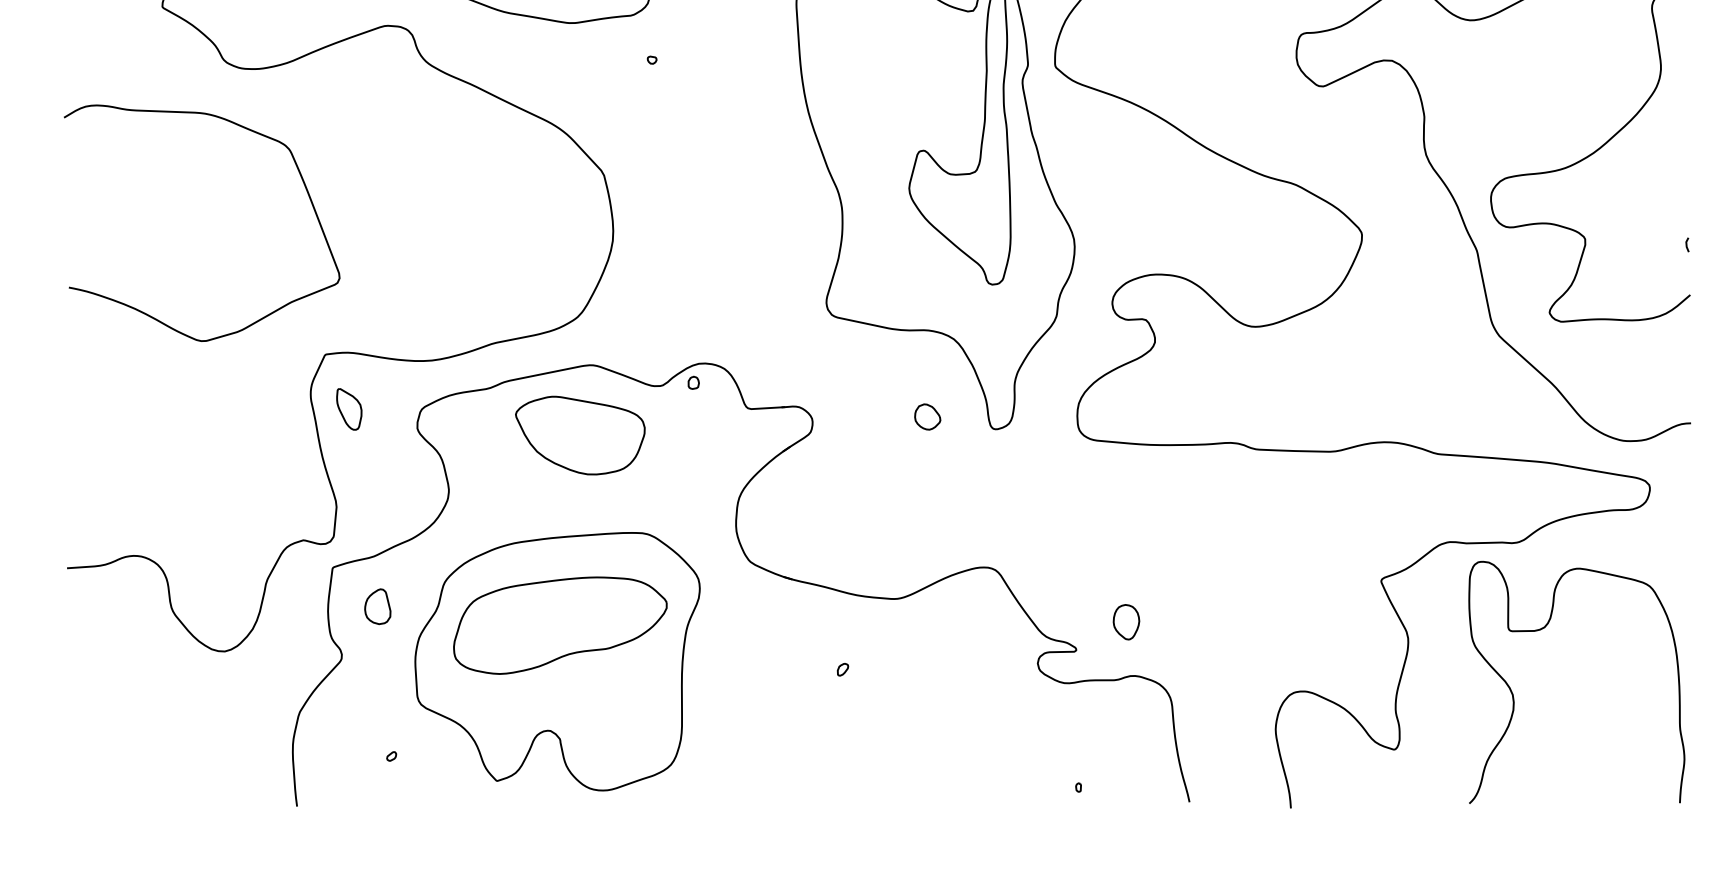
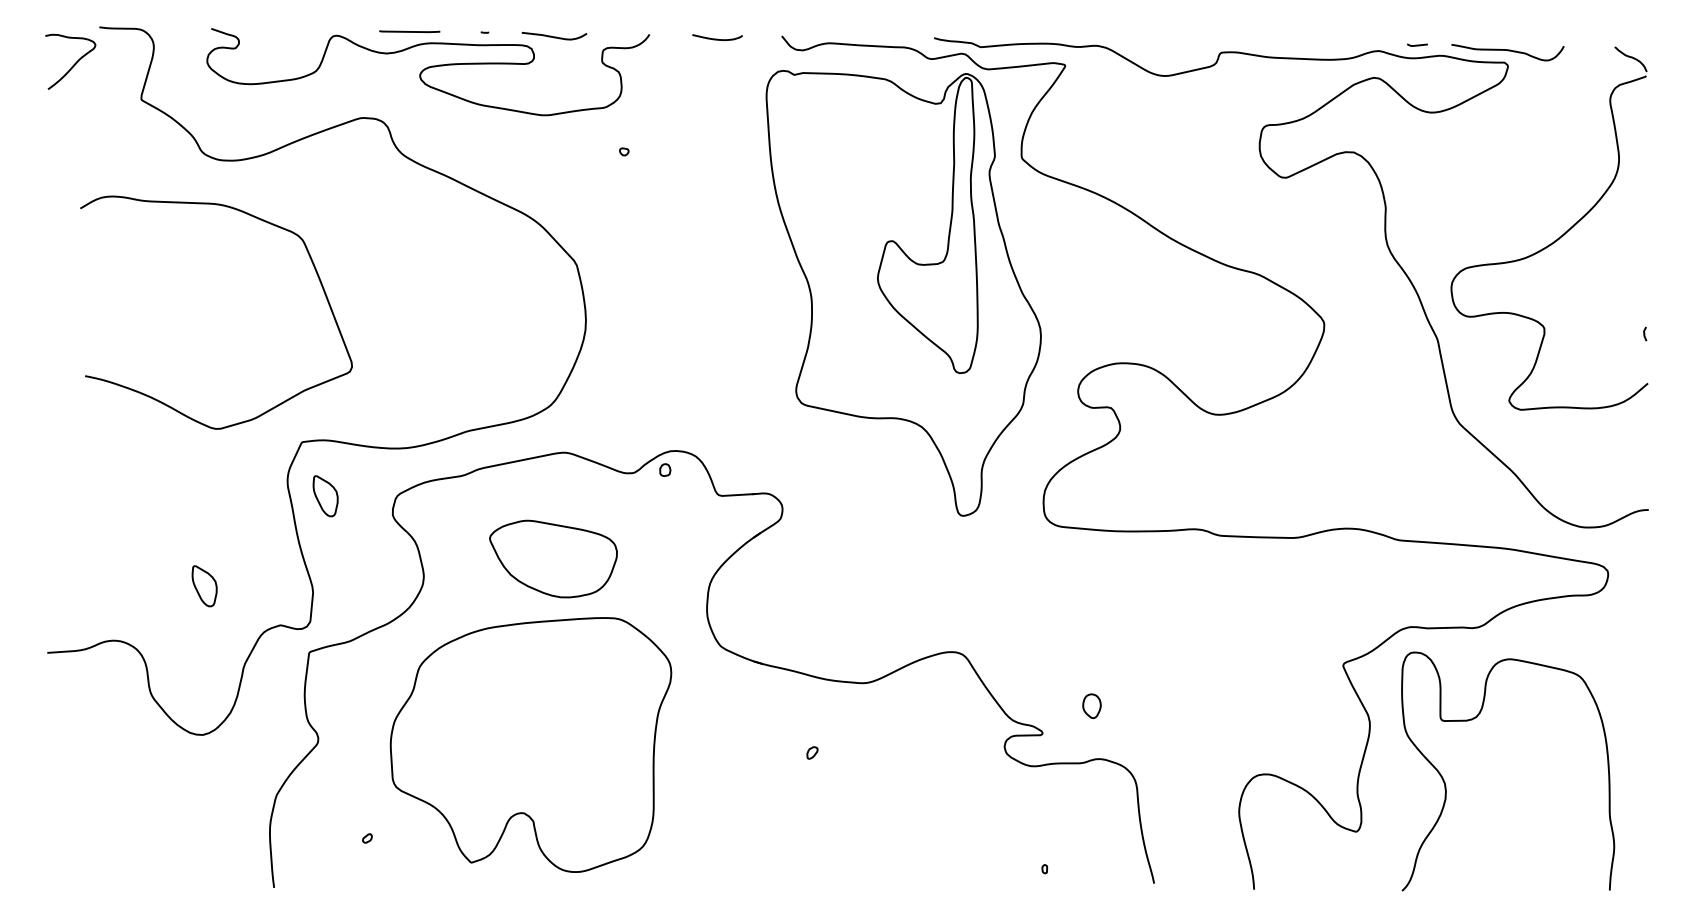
curve: (241, 127) -> (255, 218), moved
part: (927, 416) -> (895, 503), removed
part: (580, 435) -> (553, 558), moved
part: (226, 500) -> (204, 586), added
part: (377, 606) -> (353, 690), removed
part: (1125, 622) -> (1091, 706), size x0.7
part: (560, 625) -> (533, 709), removed
curve: (1544, 628) -> (1476, 718), moved

